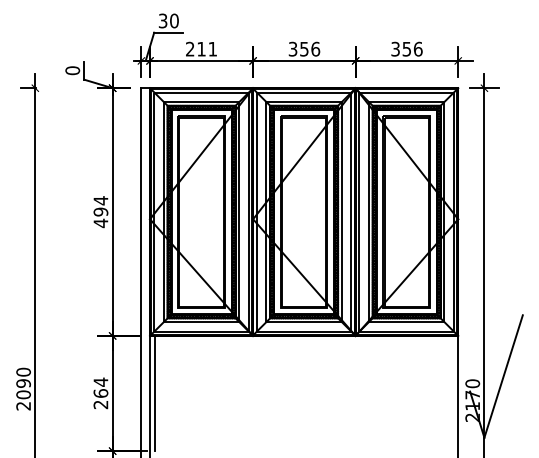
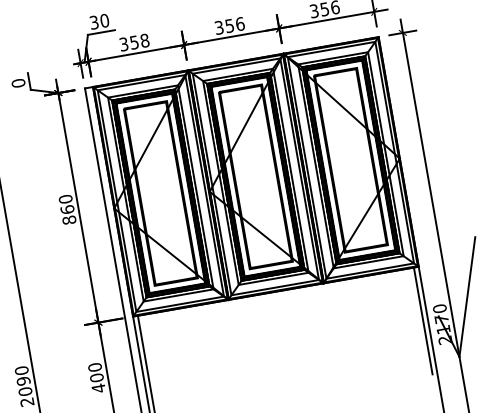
text: (201, 48) -> (134, 41), 211 -> 358
text: (100, 212) -> (67, 210), 494 -> 860
text: (100, 393) -> (96, 377), 264 -> 400
line: (453, 393) -> (423, 320), added

